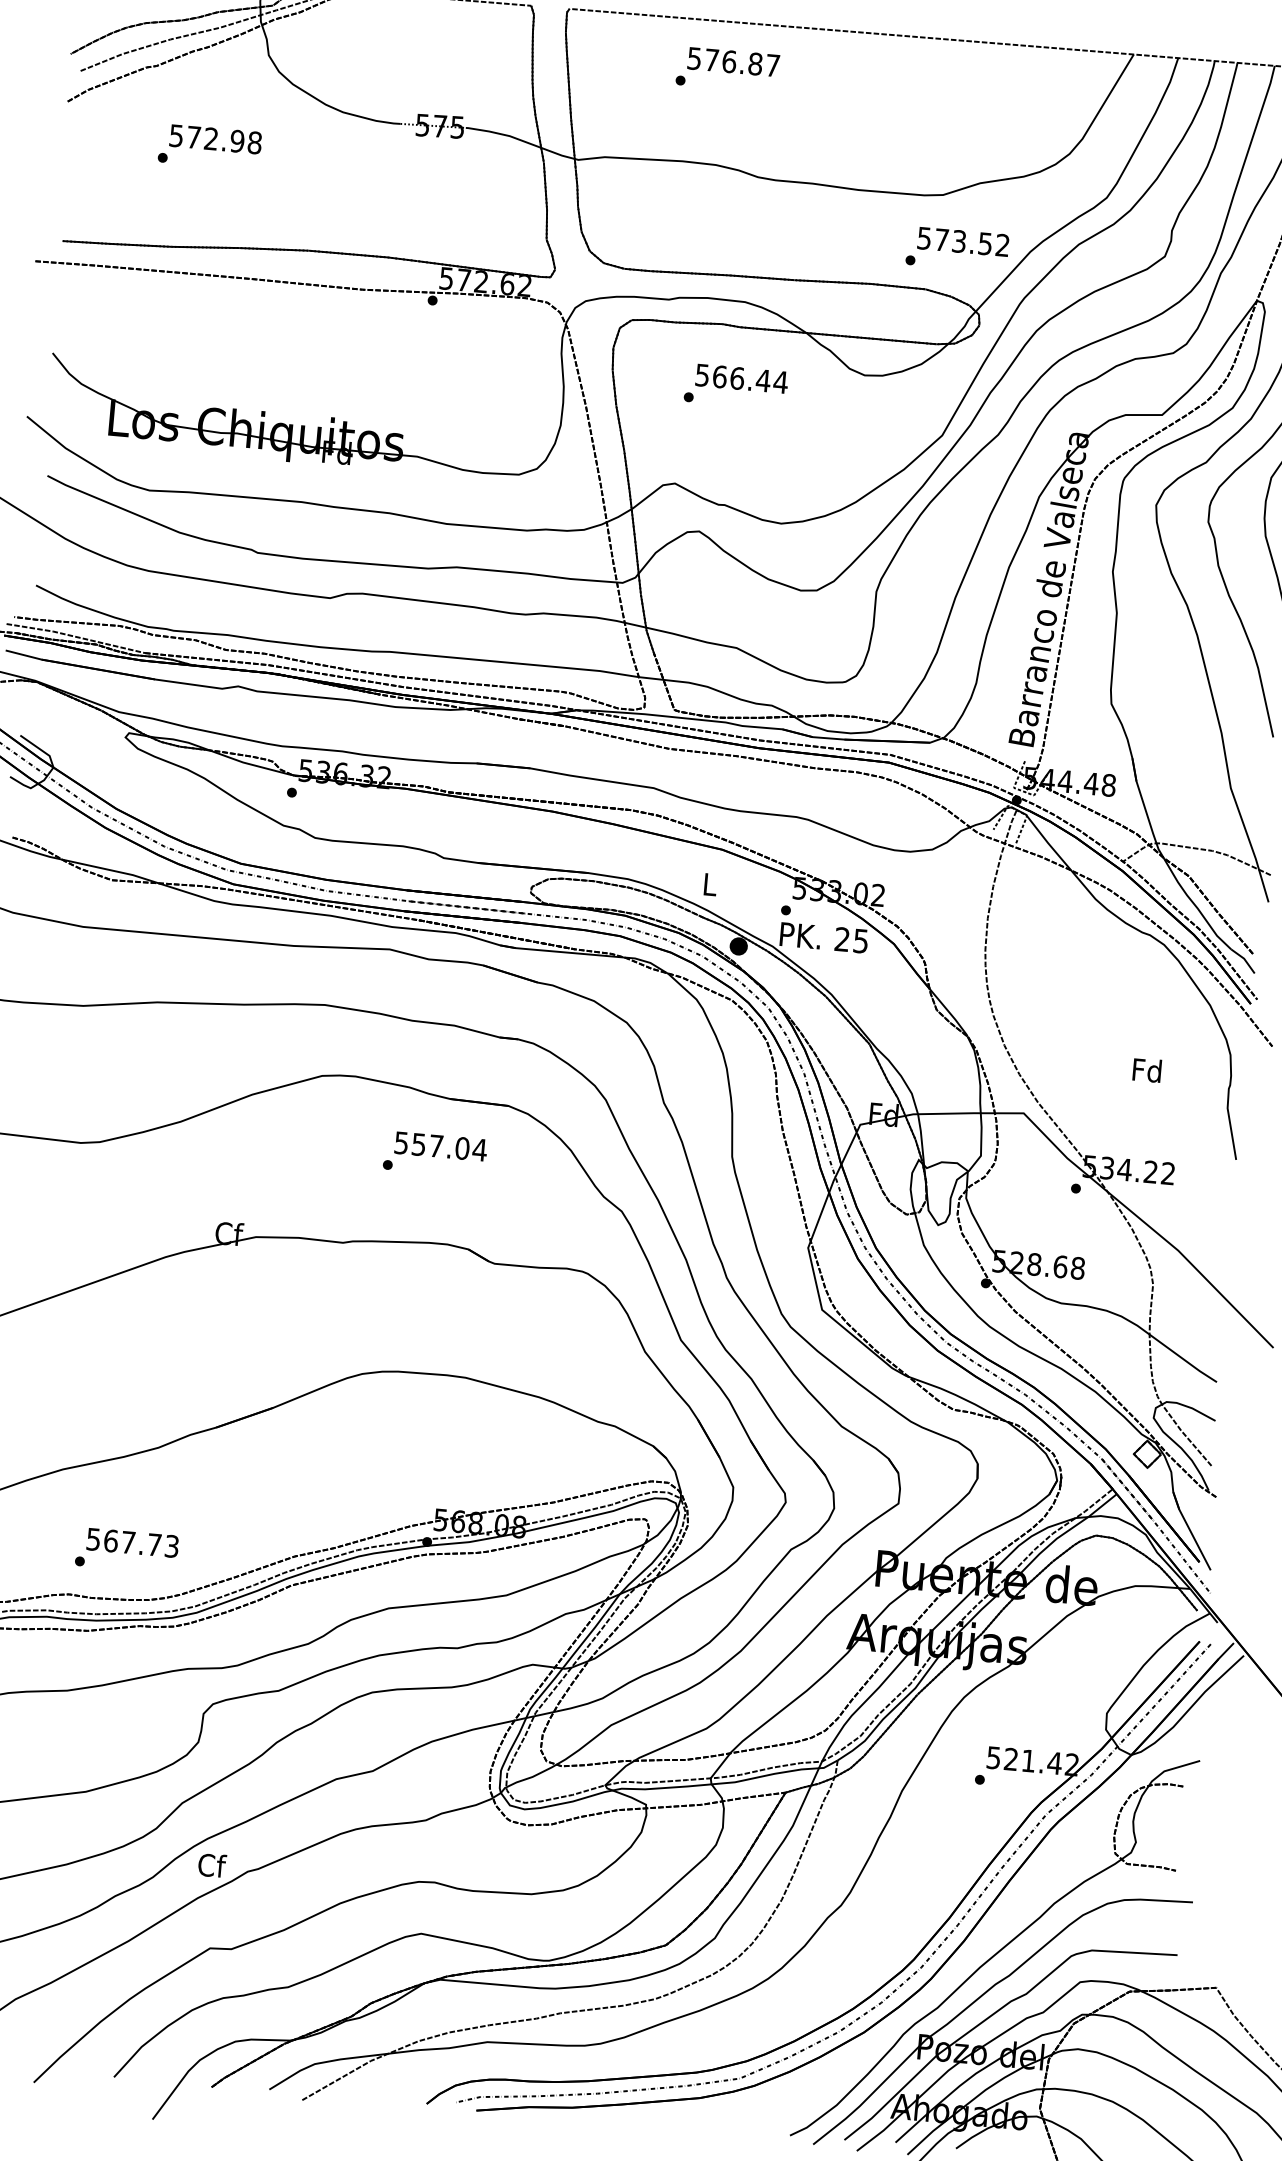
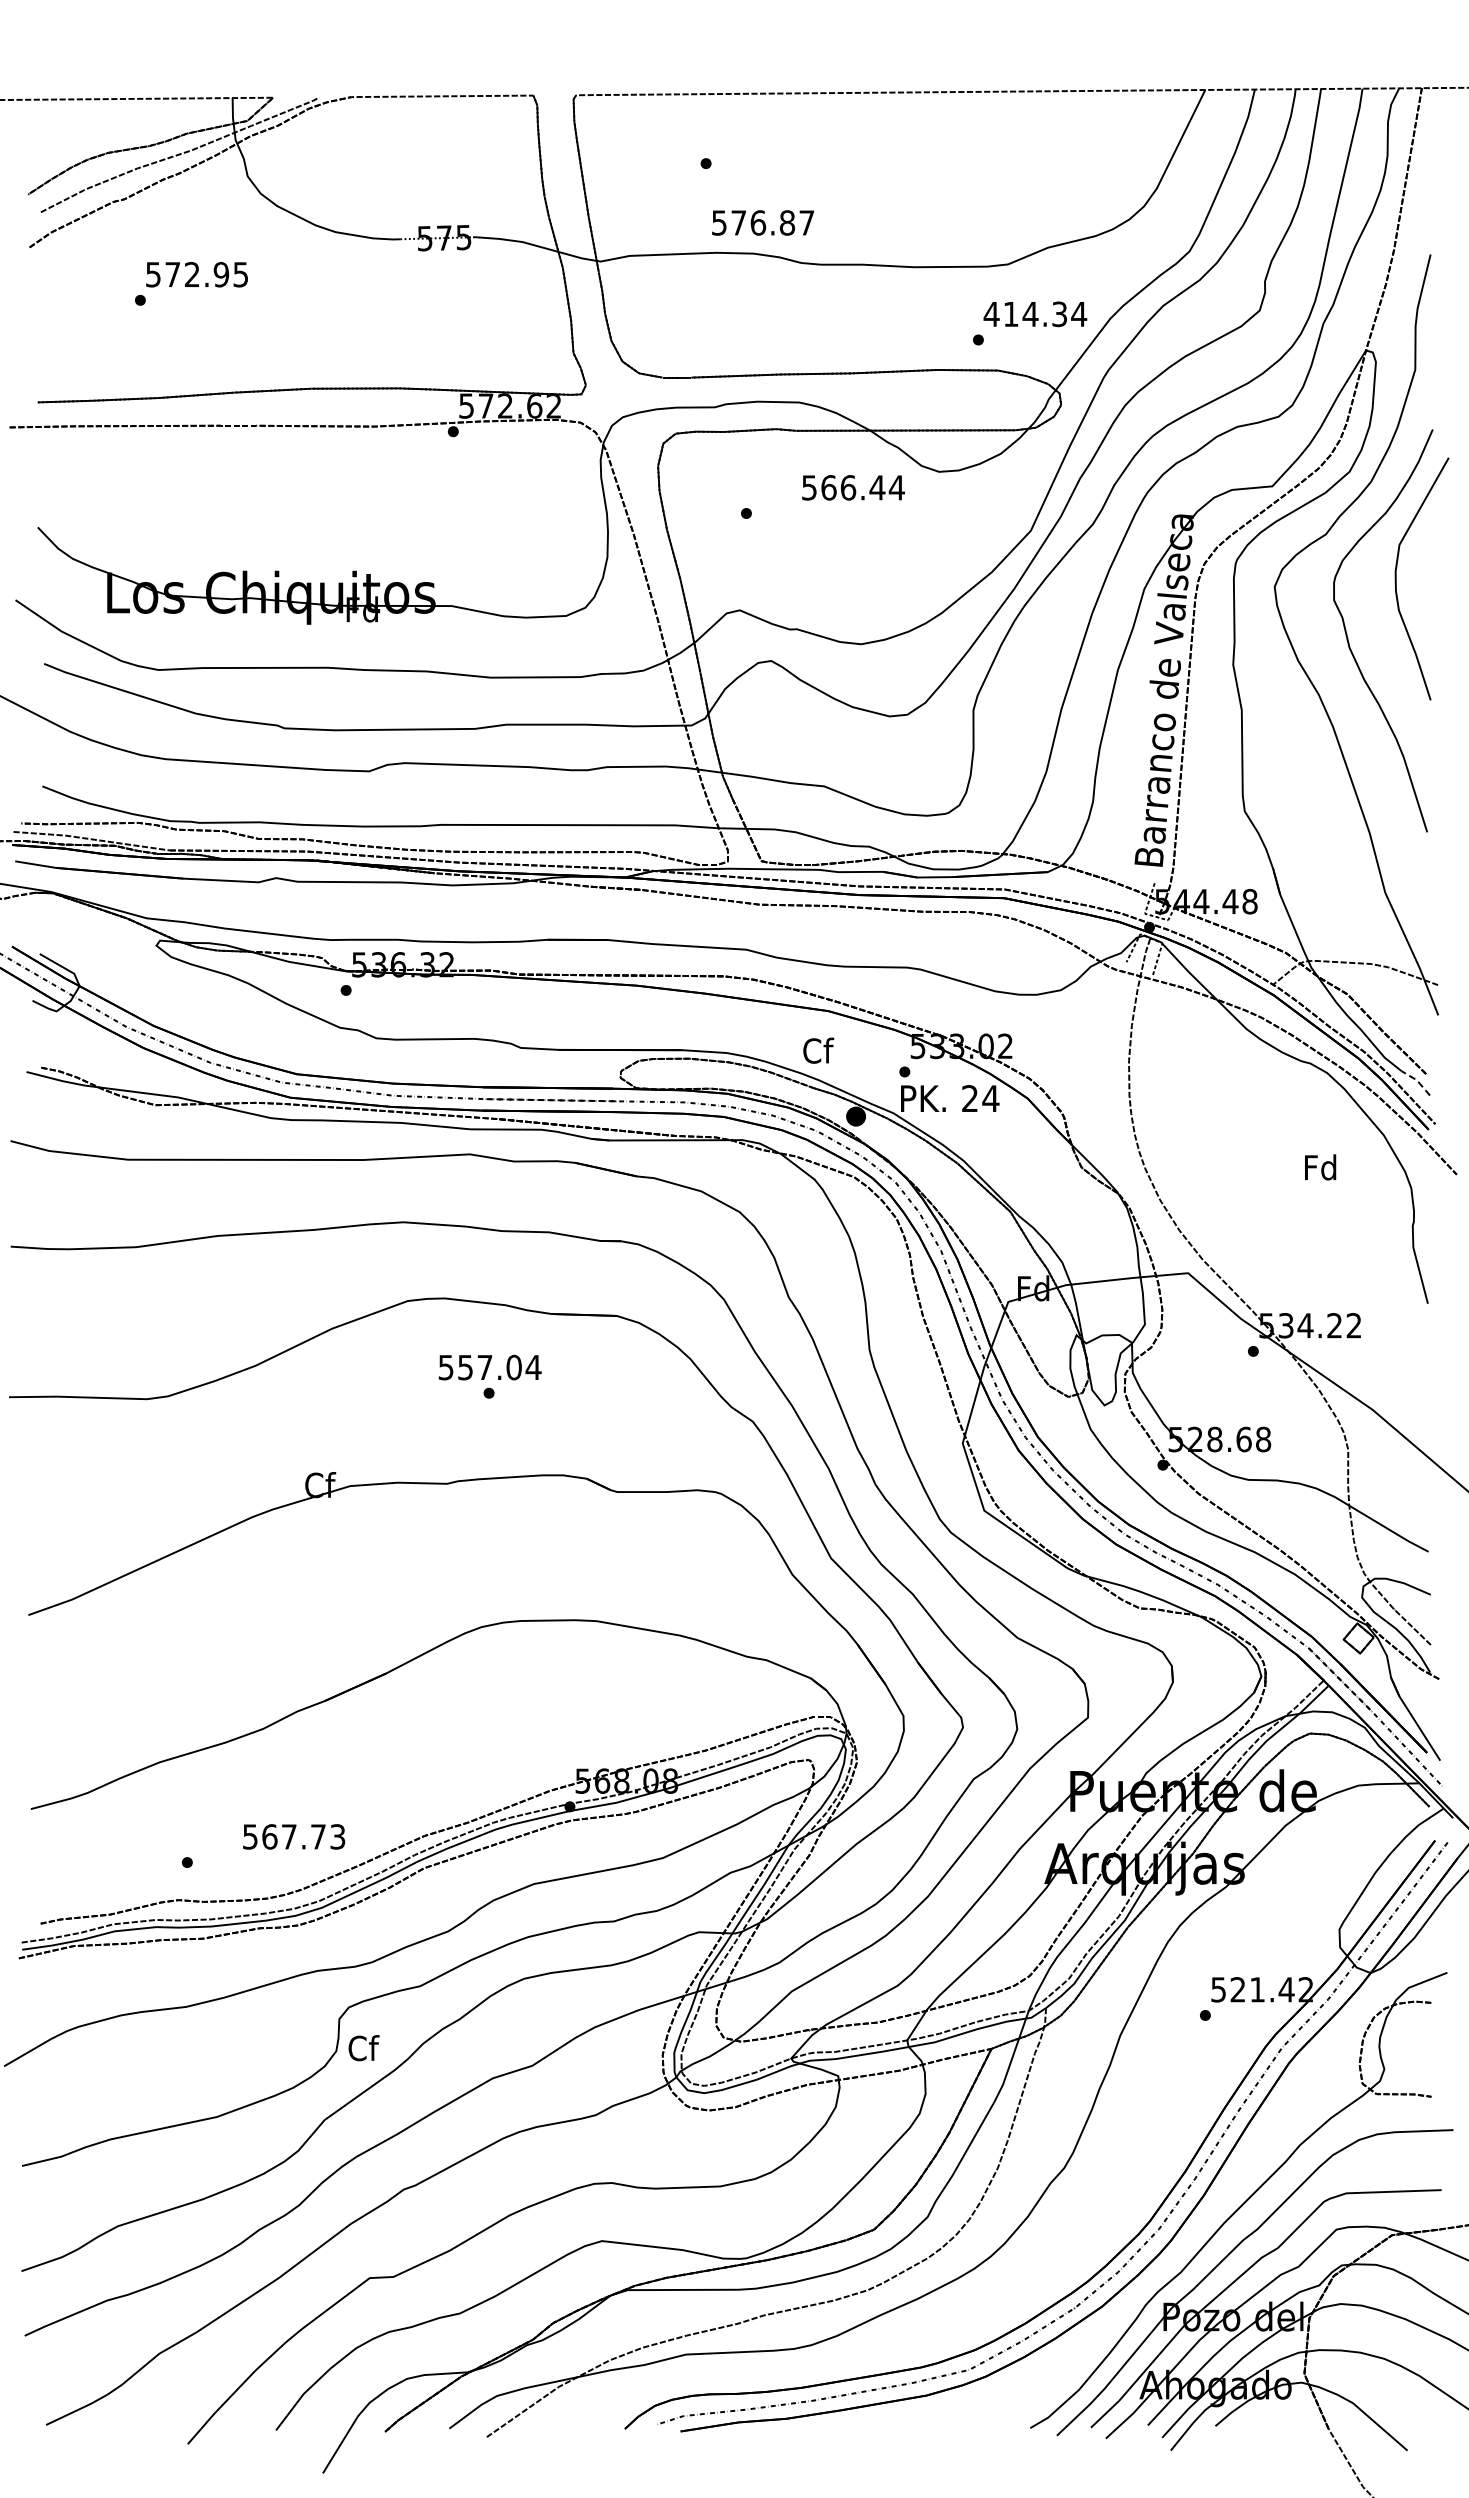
text: (733, 61) -> (762, 222), moved
text: (254, 142) -> (240, 274), 572.98 -> 572.95
text: (963, 242) -> (1035, 314), 573.52 -> 414.34
text: (741, 378) -> (853, 487), moved
text: (710, 884) -> (818, 1050), L -> Cf
text: (860, 941) -> (990, 1098), 25 -> 24
line: (1244, 959) -> (1417, 1080), solid -> dashed
text: (1147, 1070) -> (1320, 1167), moved
text: (440, 1146) -> (489, 1367), moved
text: (133, 1542) -> (294, 1836), moved
text: (211, 1865) -> (363, 2048), moved

